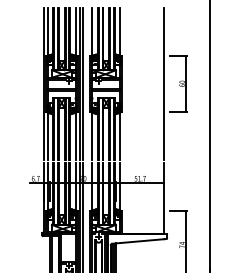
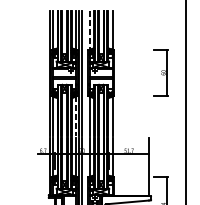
line: (92, 32) -> (89, 30), solid -> dashed
line: (164, 84) -> (149, 73), removed
line: (75, 136) -> (75, 116), solid -> dashed

